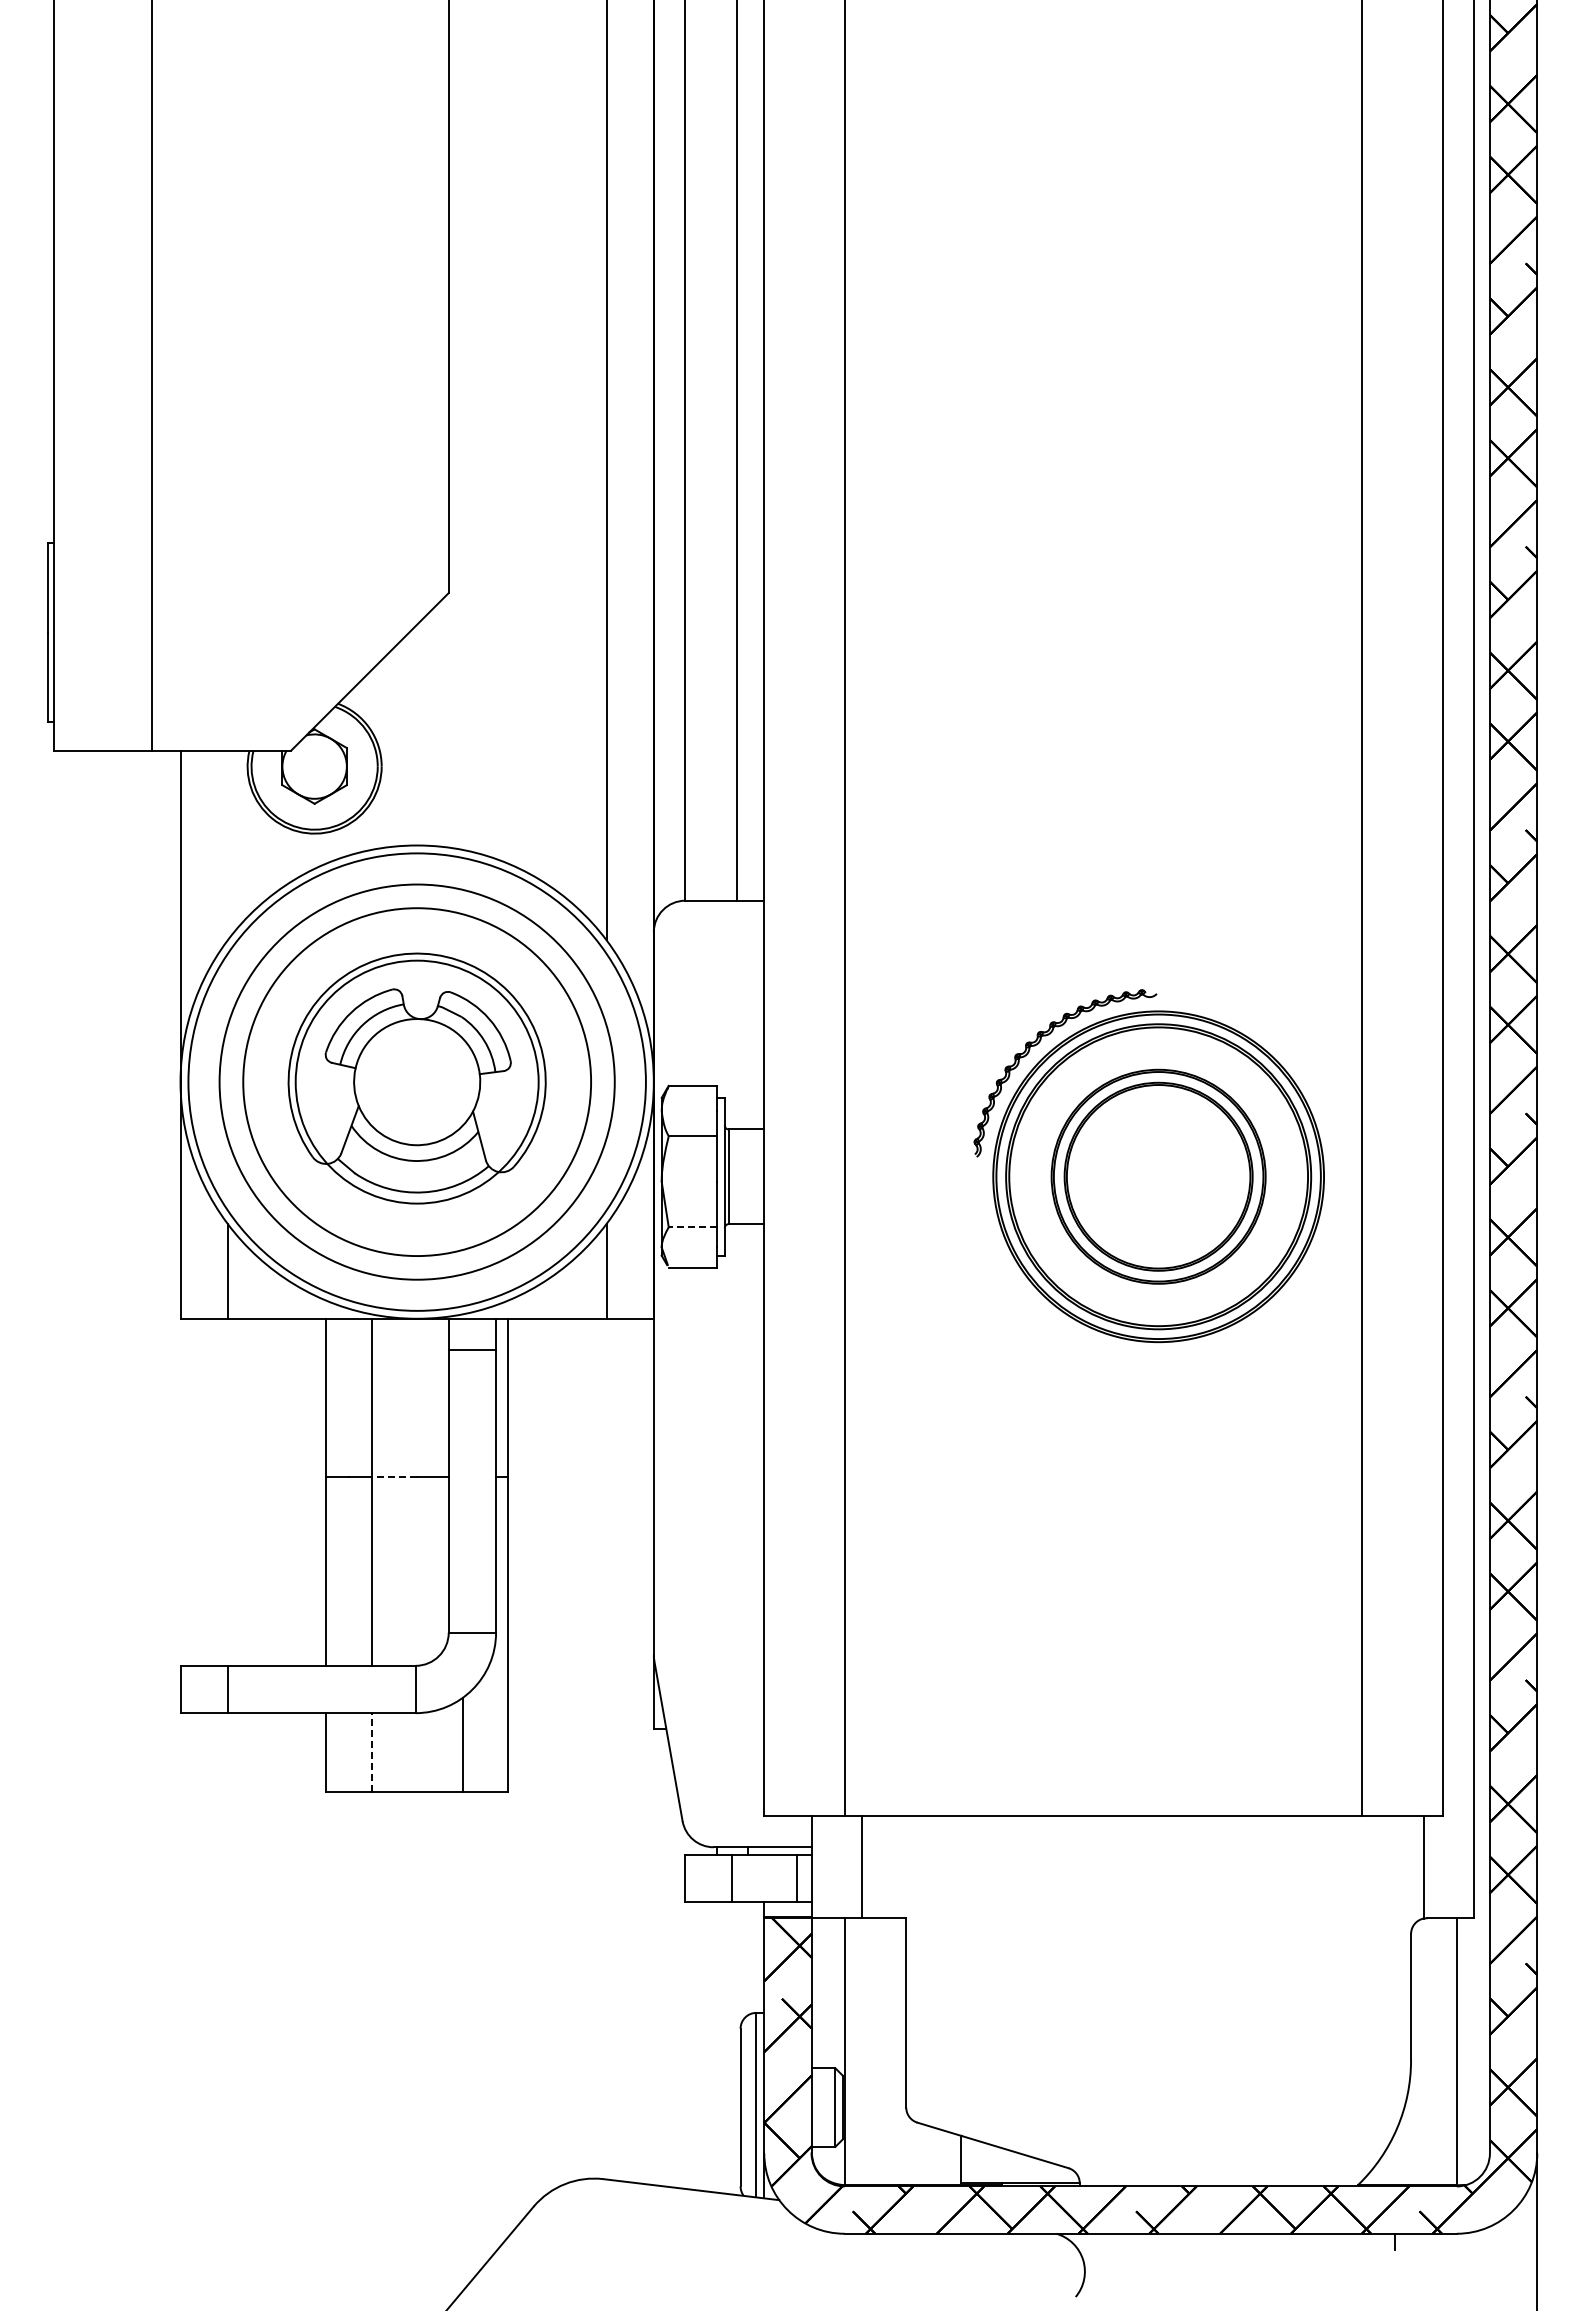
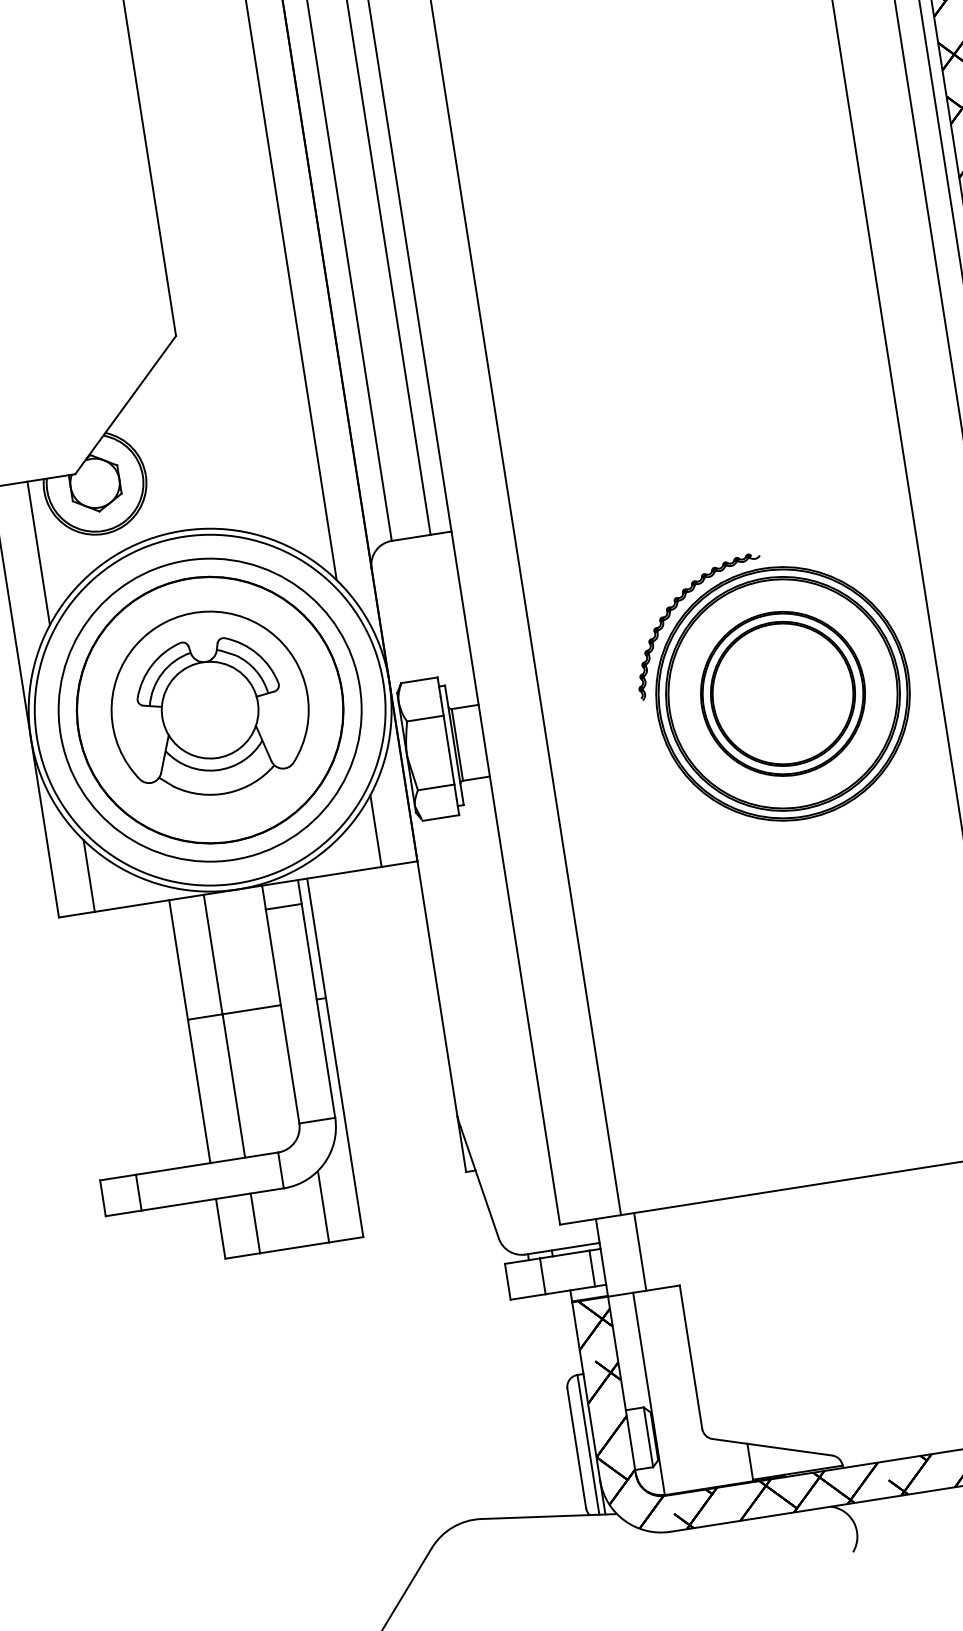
line: (227, 845) -> (38, 553), added
circle: (416, 1081) -> (209, 709), size x1.43
line: (692, 1227) -> (435, 787), dashed -> solid
line: (394, 1476) -> (239, 1011), dashed -> solid
line: (371, 1752) -> (255, 1223), dashed -> solid

